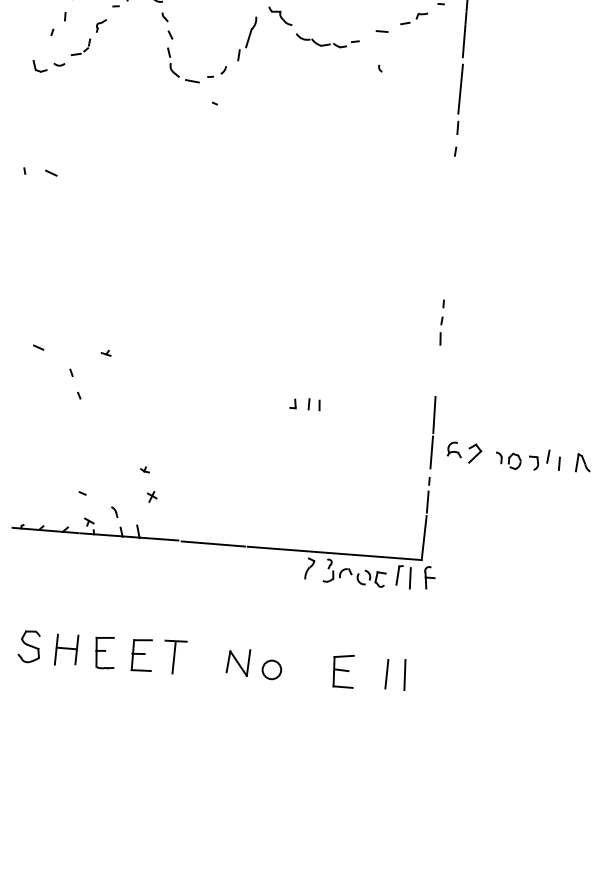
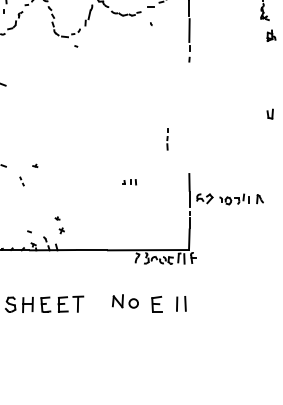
line: (441, 322) -> (167, 139), moved
part: (74, 384) -> (21, 181), size x0.6
part: (254, 664) -> (125, 301), moved

